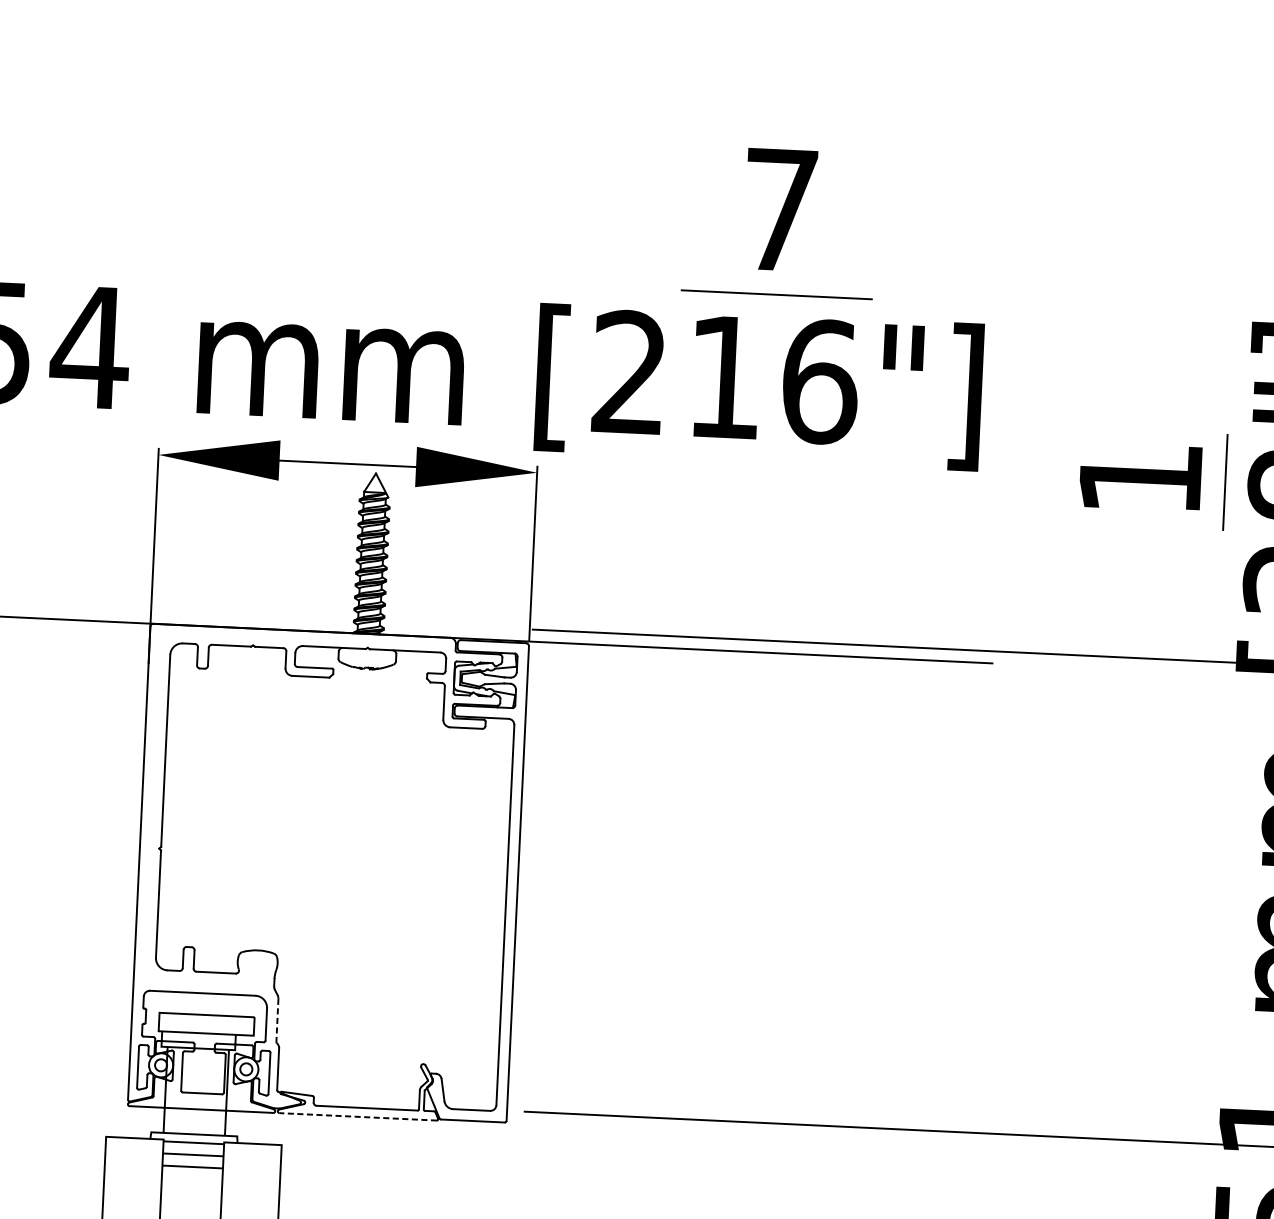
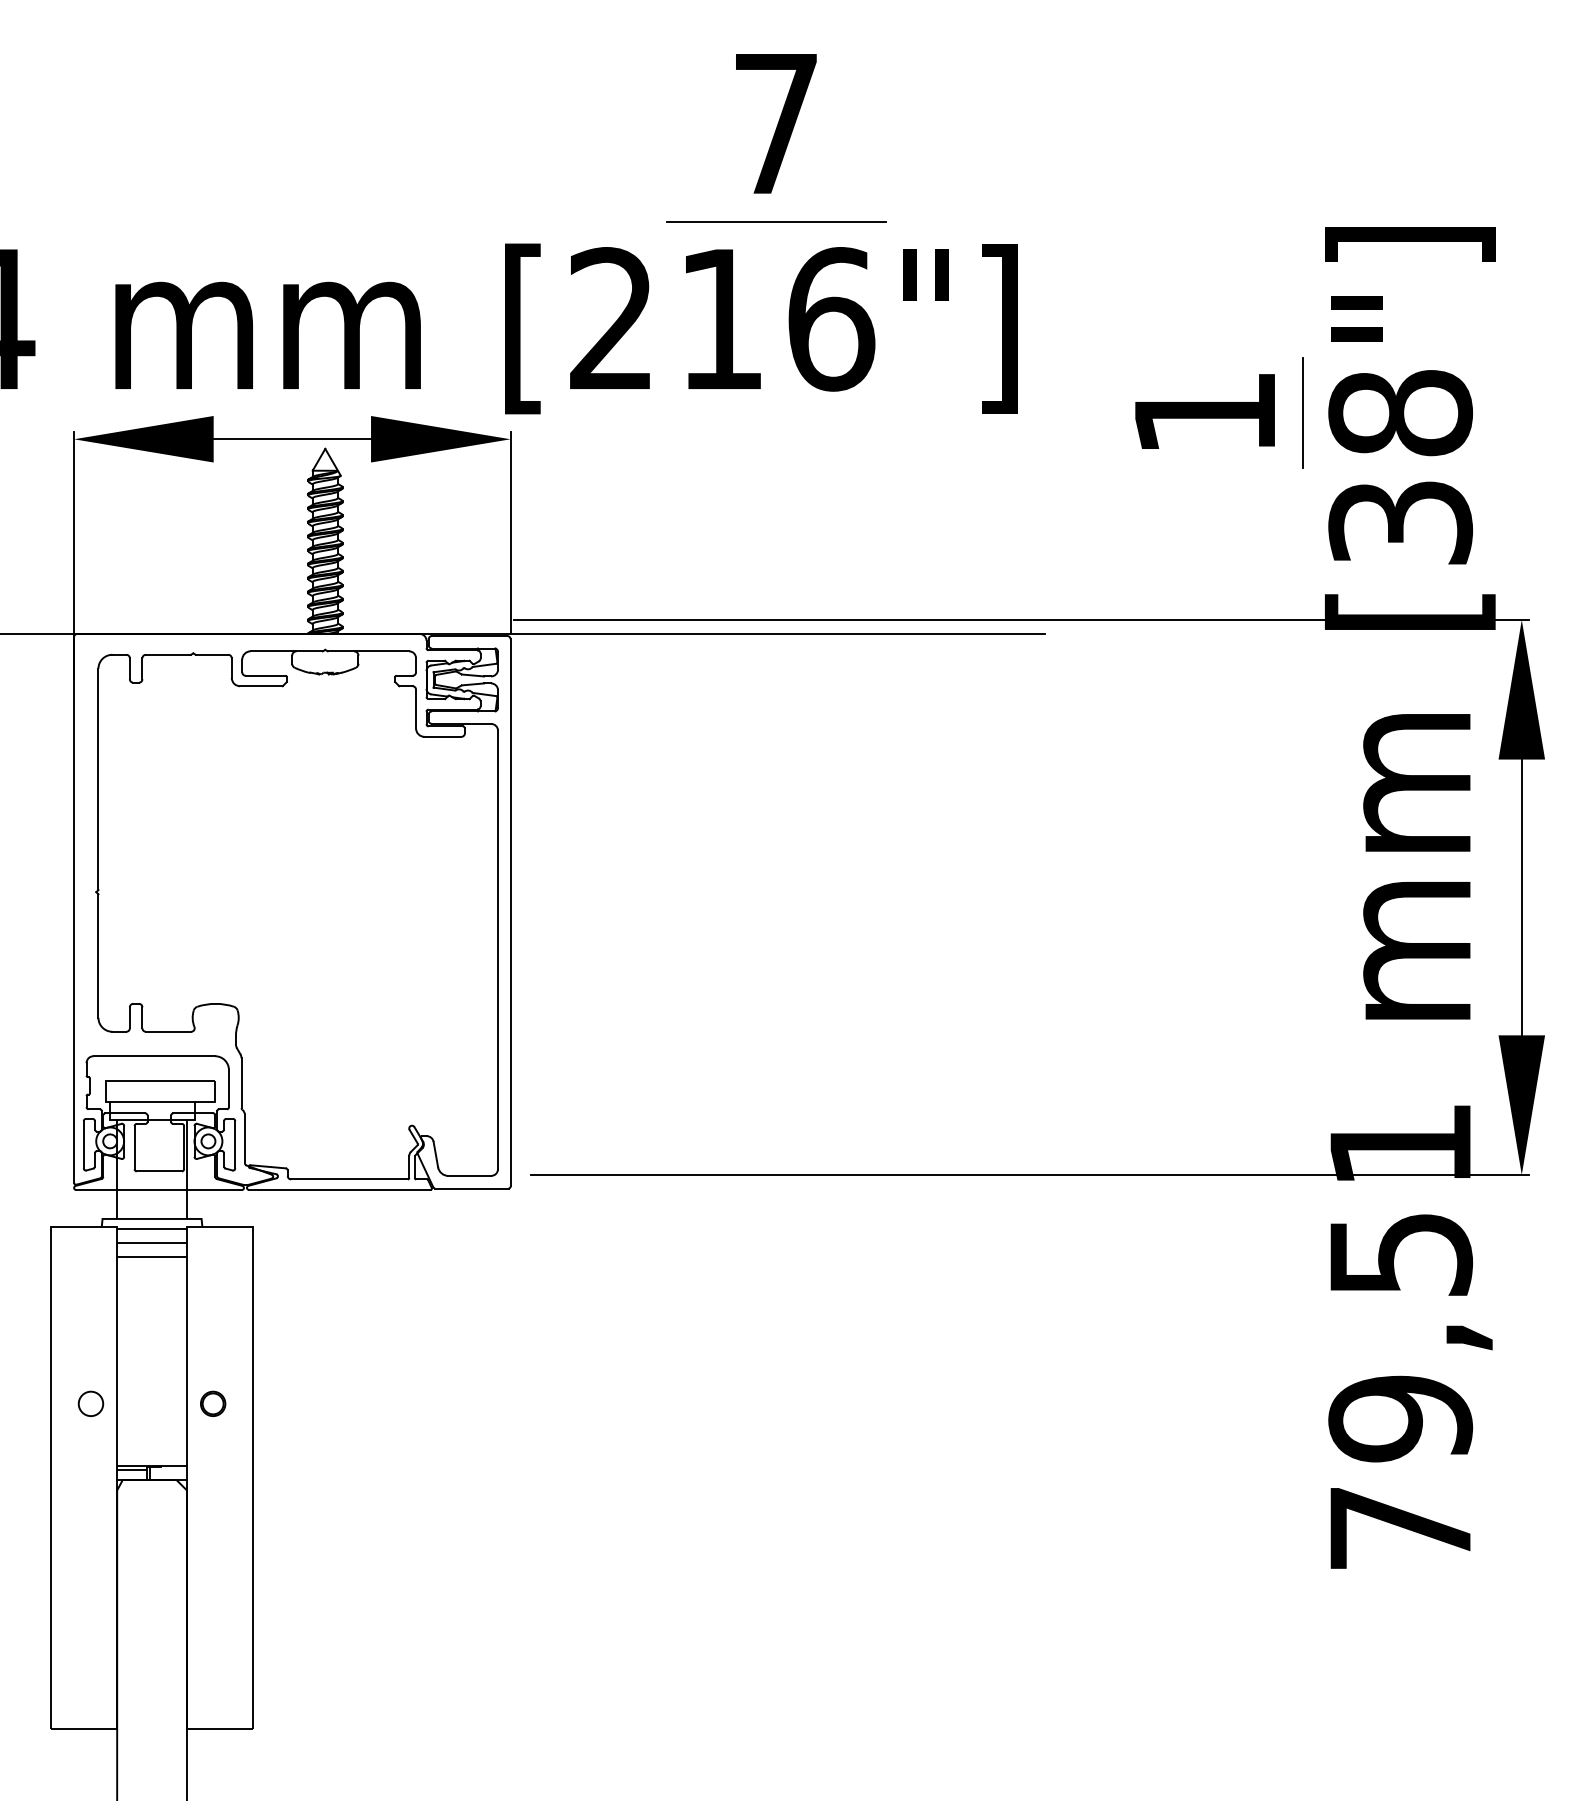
line: (277, 1020) -> (241, 1083), dashed -> solid
line: (358, 1116) -> (339, 1189), dashed -> solid

